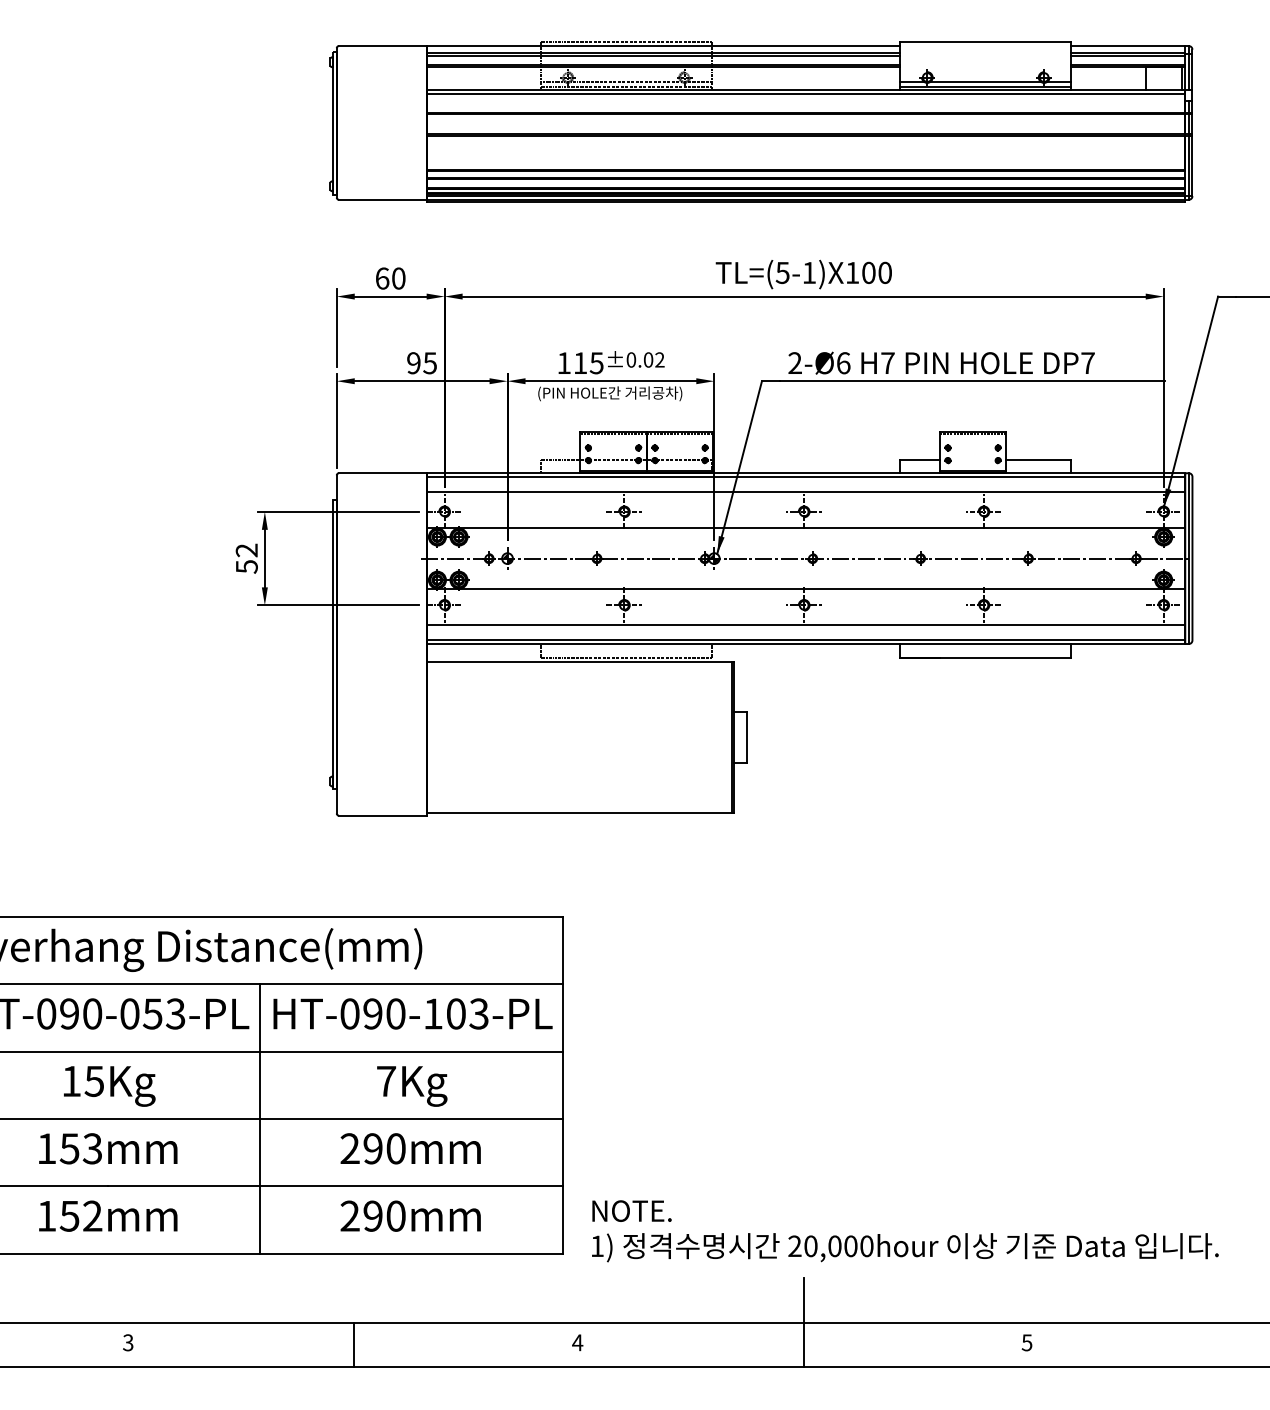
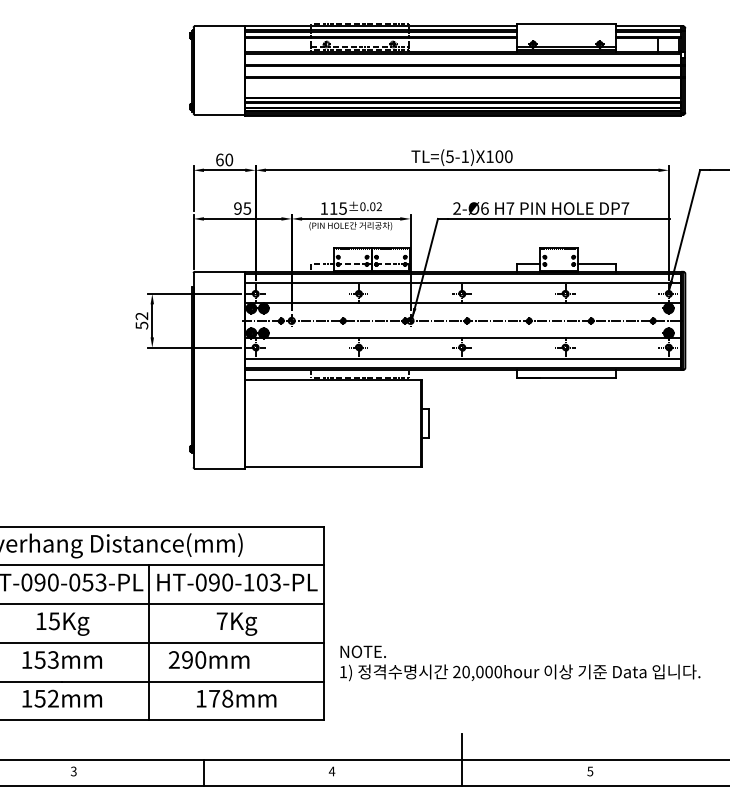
text: (411, 1147) -> (209, 659), moved
text: (373, 1215) -> (214, 698), 290mm -> 178mm
text: (905, 1231) -> (520, 663), moved

